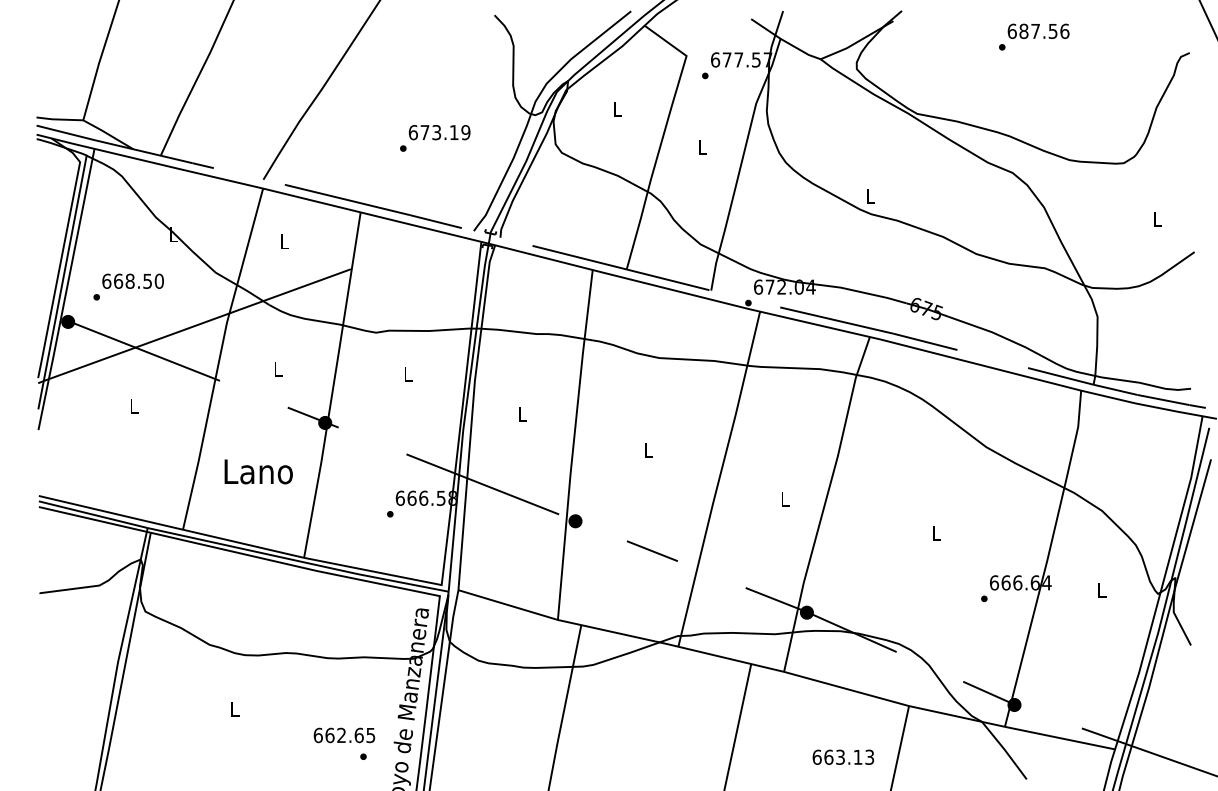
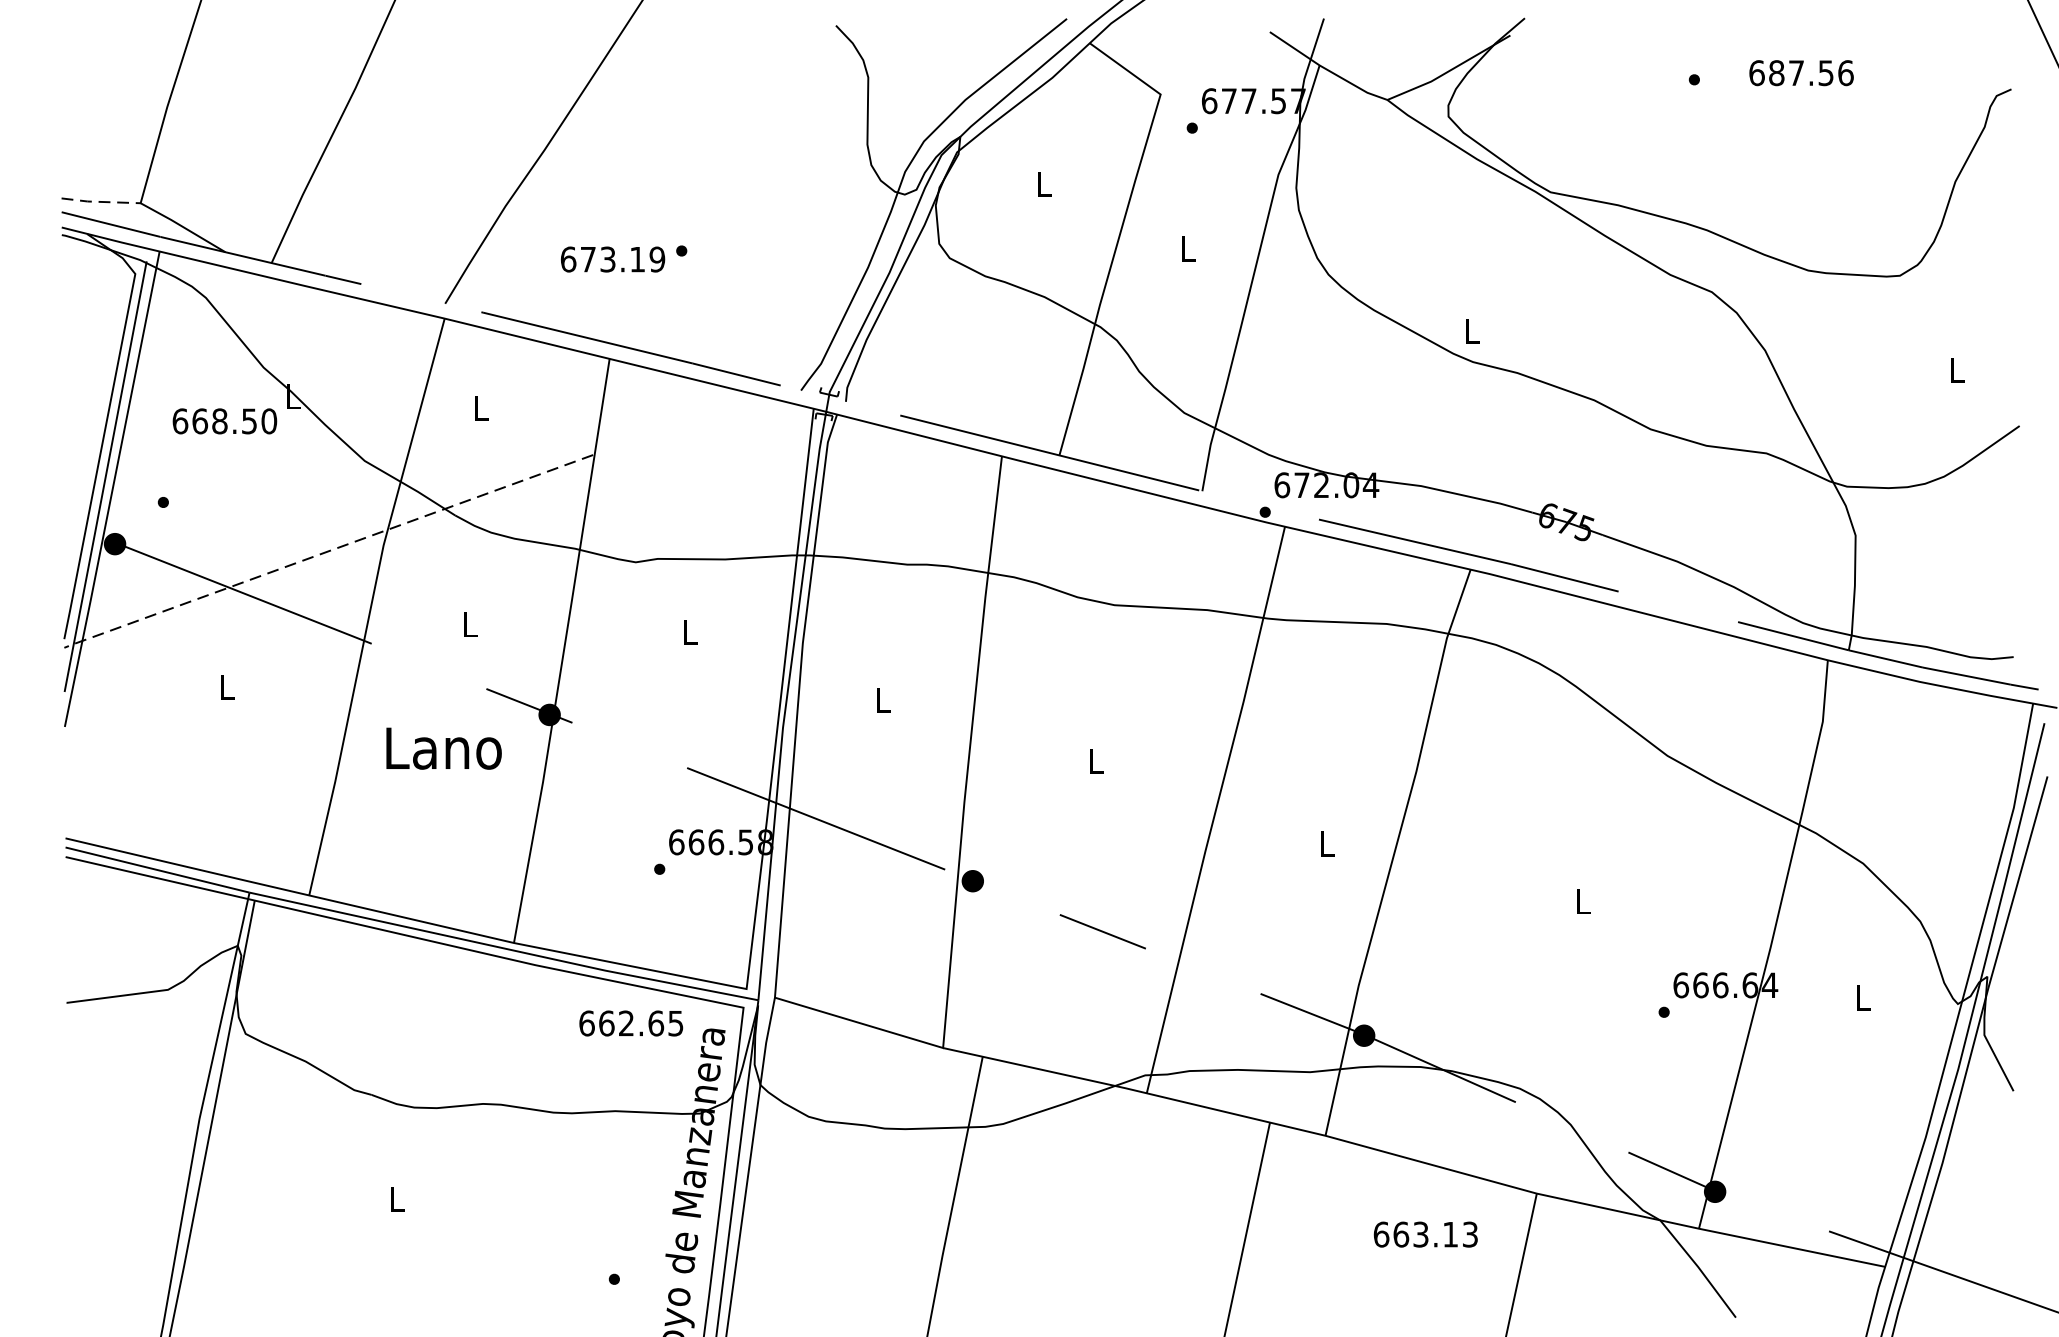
text: (1038, 30) -> (1801, 71), moved
line: (59, 119) -> (100, 201), solid -> dashed
text: (439, 132) -> (612, 259), moved
text: (132, 280) -> (223, 419), moved
line: (193, 326) -> (326, 551), solid -> dashed
text: (258, 471) -> (443, 747), moved
text: (344, 735) -> (631, 1023), moved
text: (843, 756) -> (1425, 1233), moved

